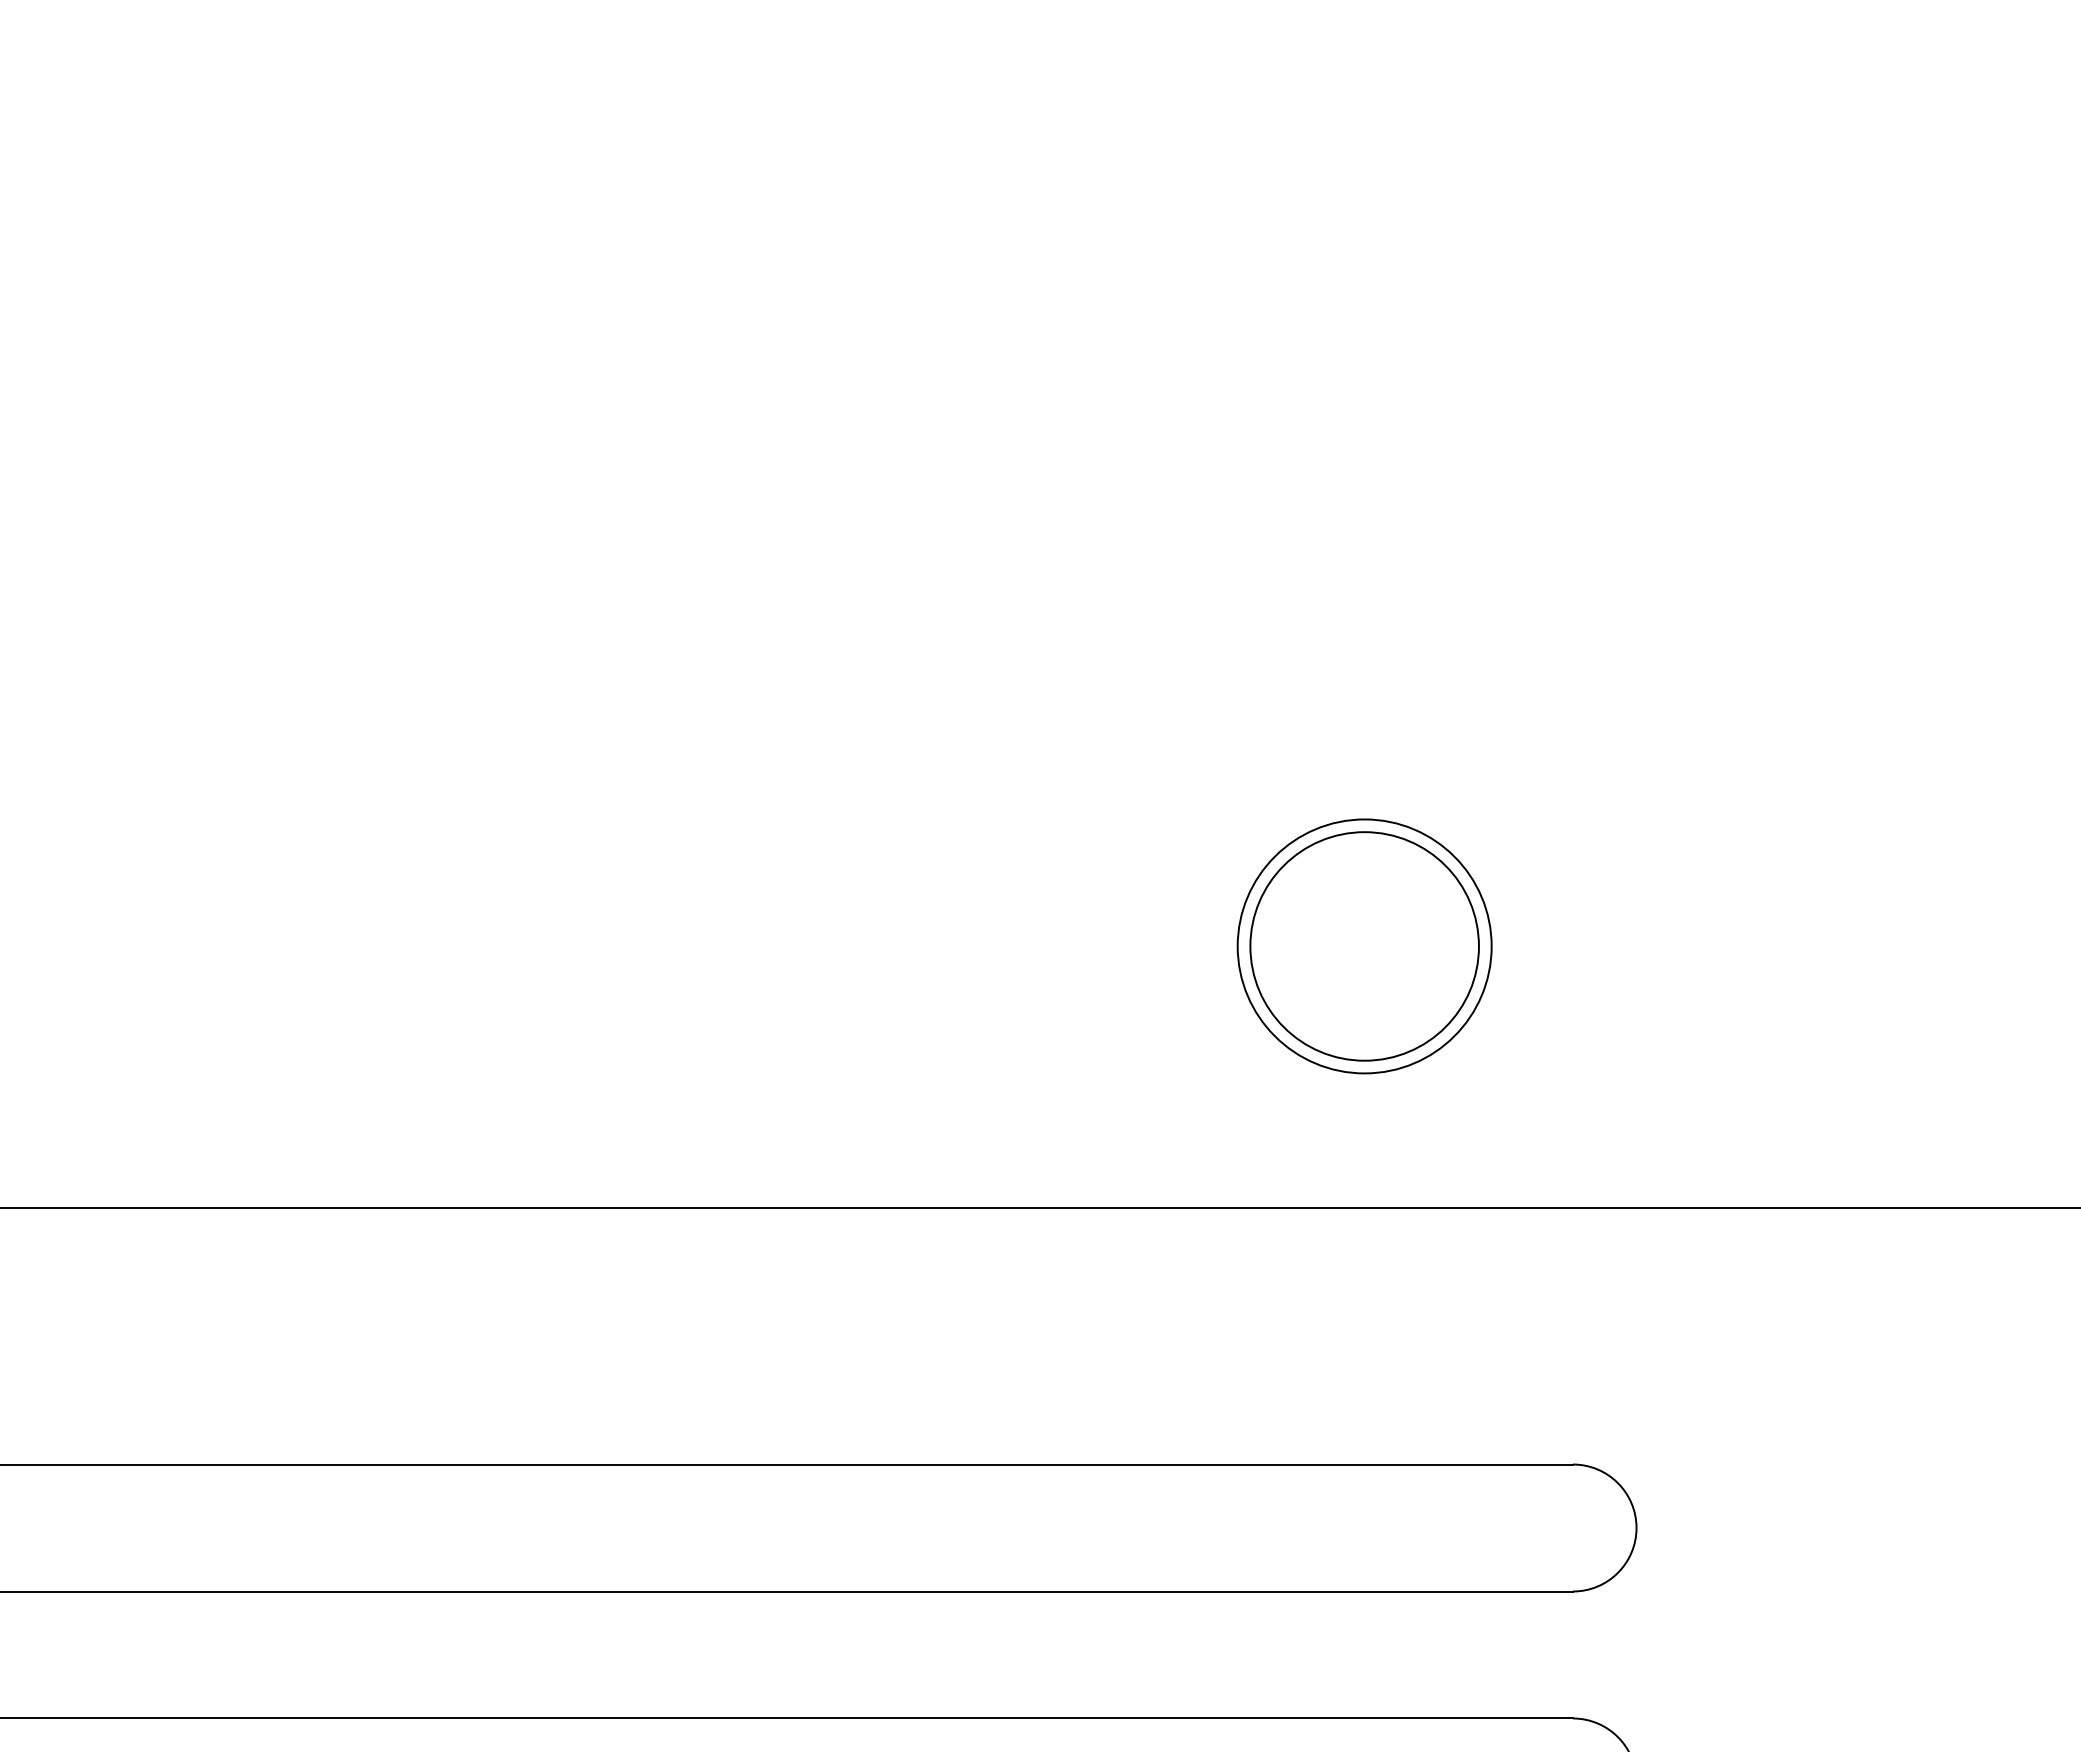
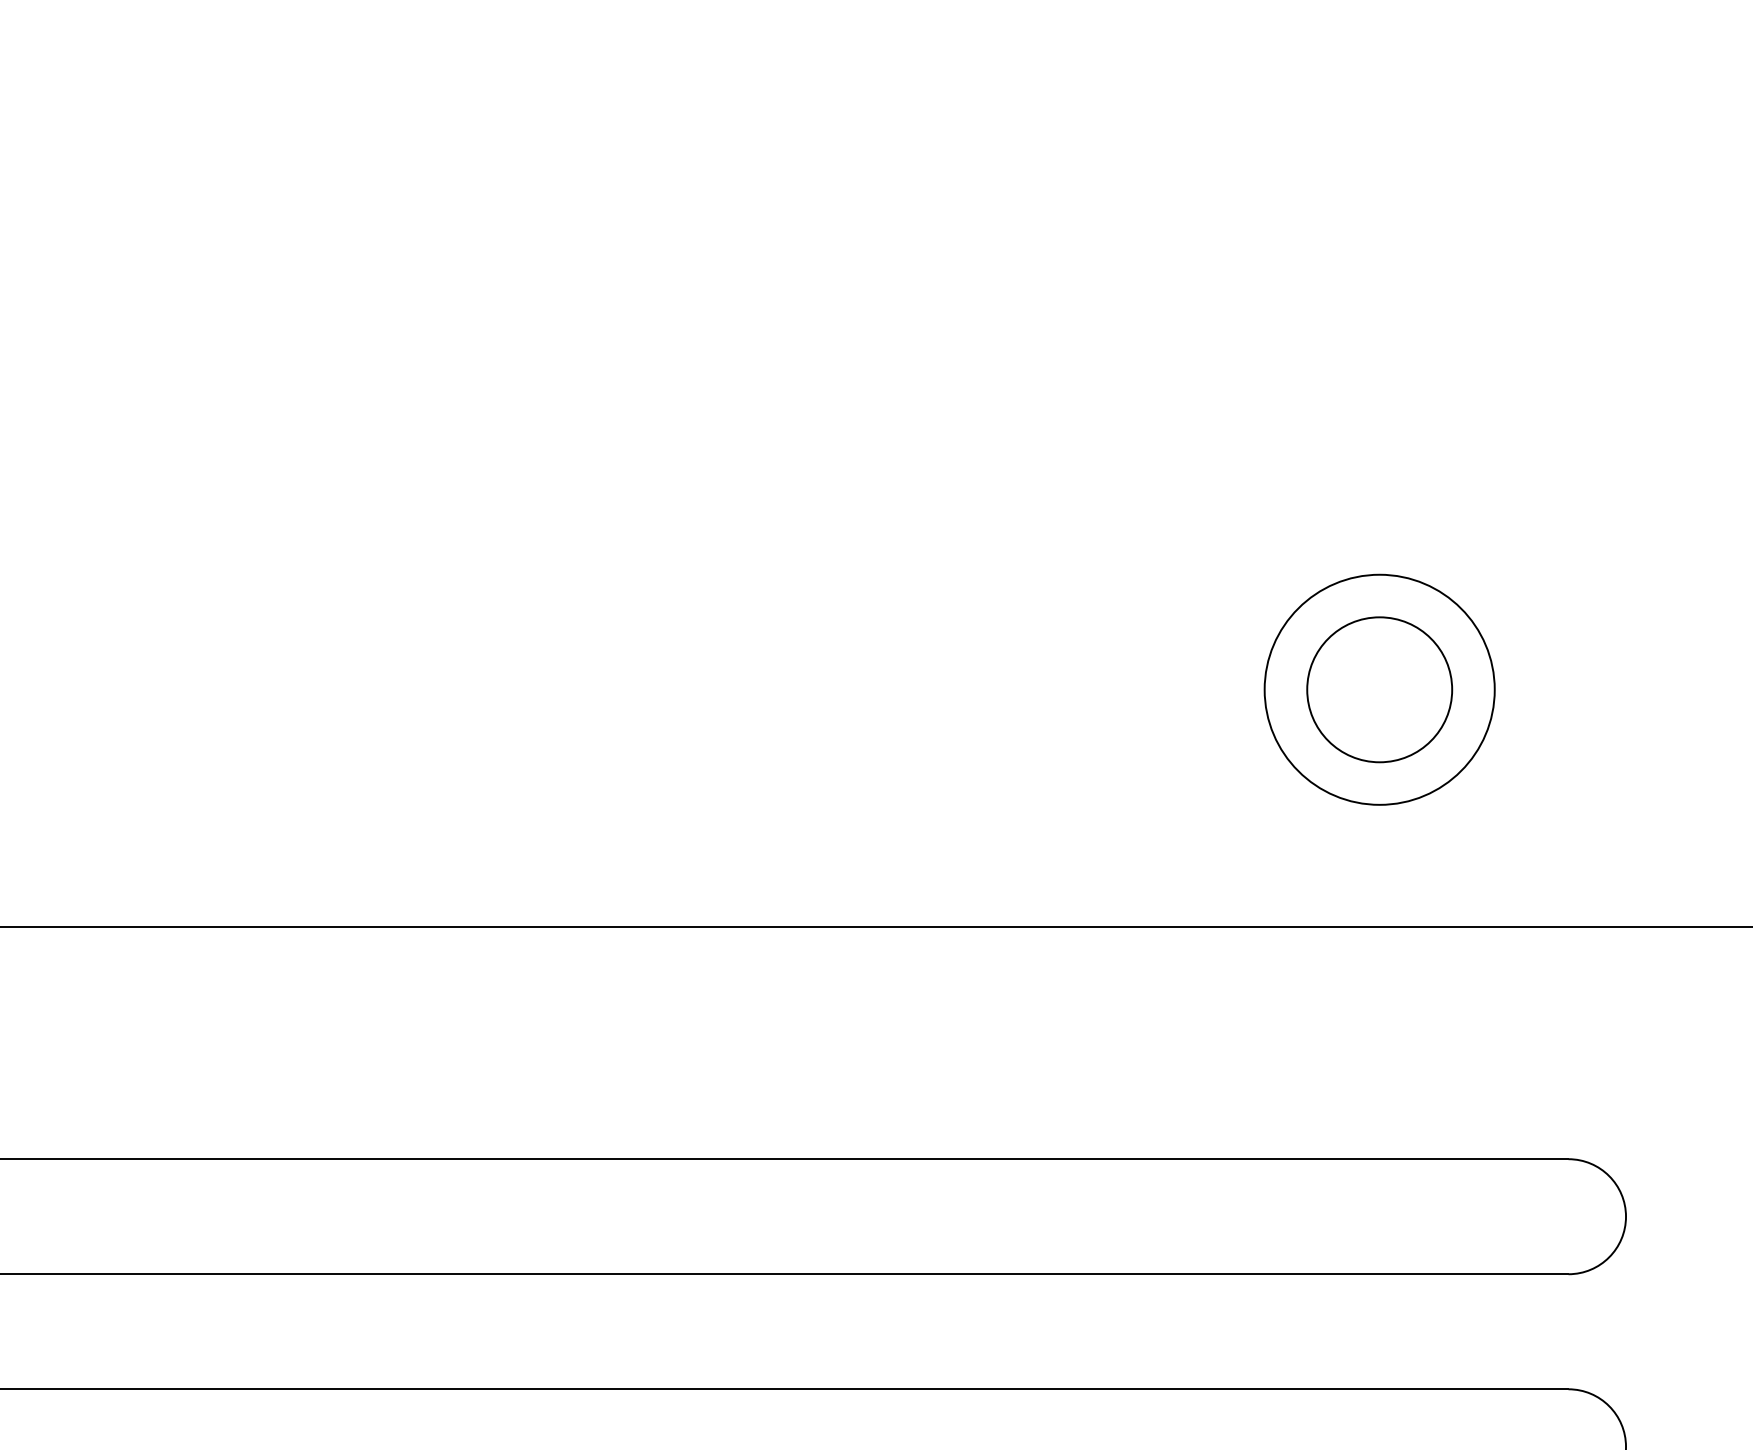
circle: (1364, 946) -> (1379, 689), size x0.7

